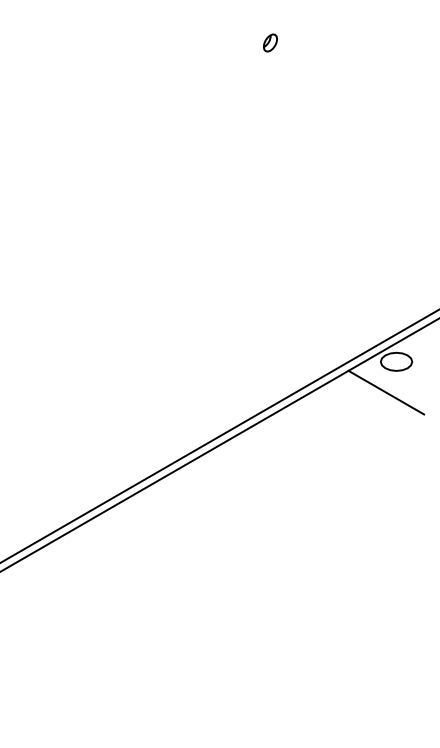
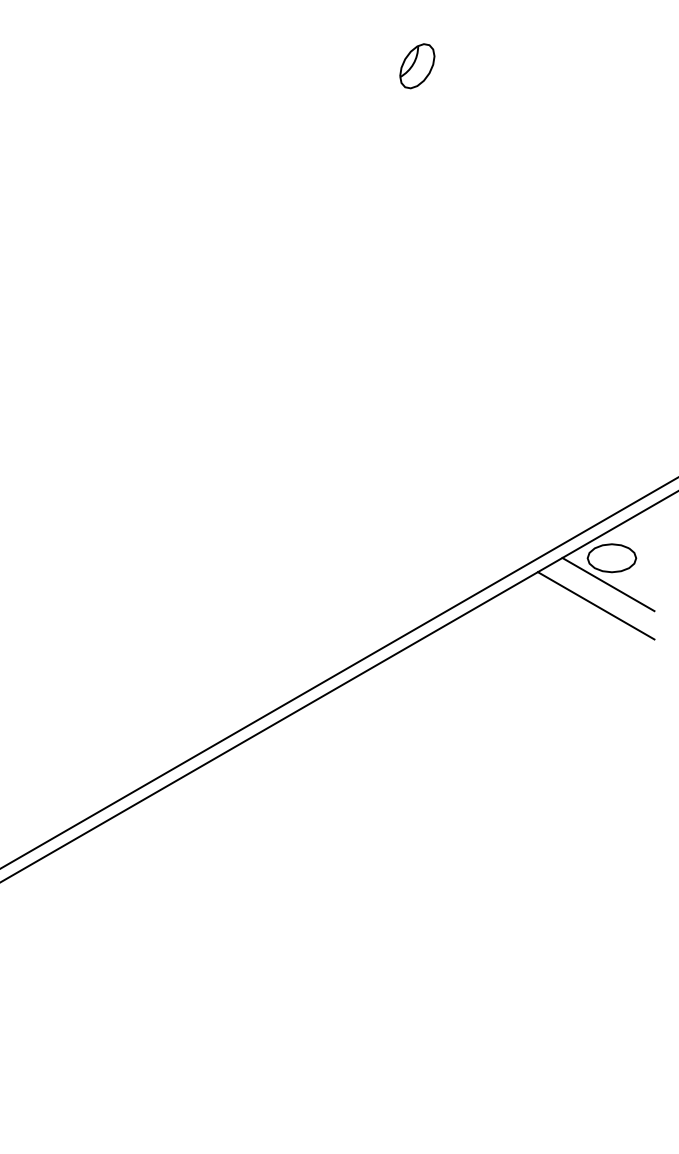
part: (270, 42) -> (417, 65), size x1.67
line: (394, 378) -> (608, 583), added

